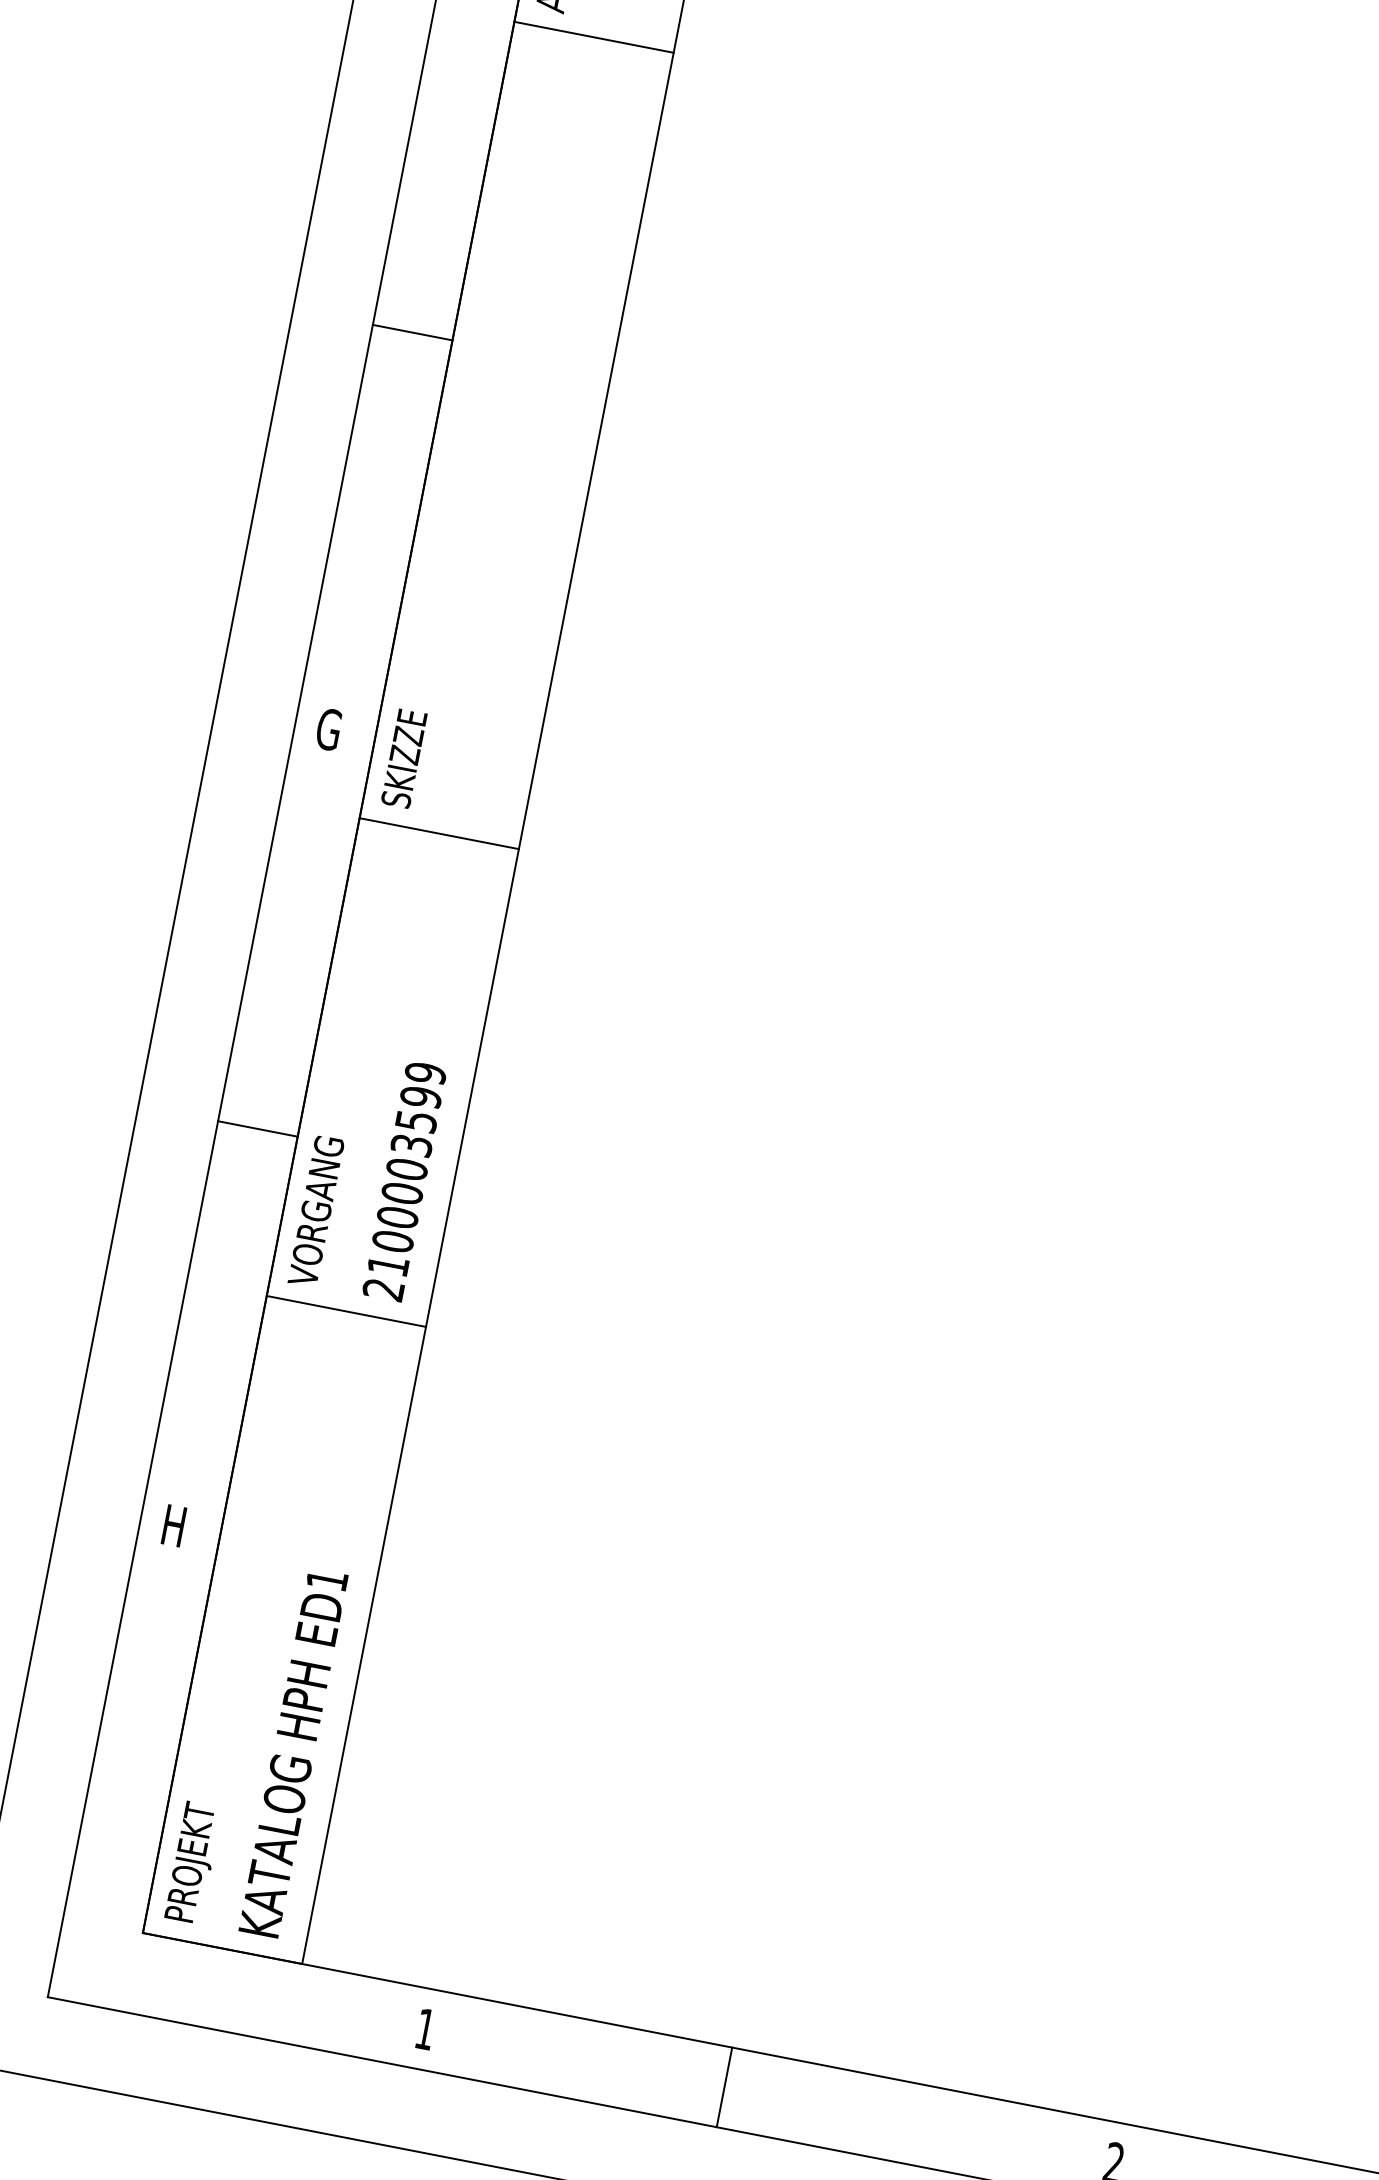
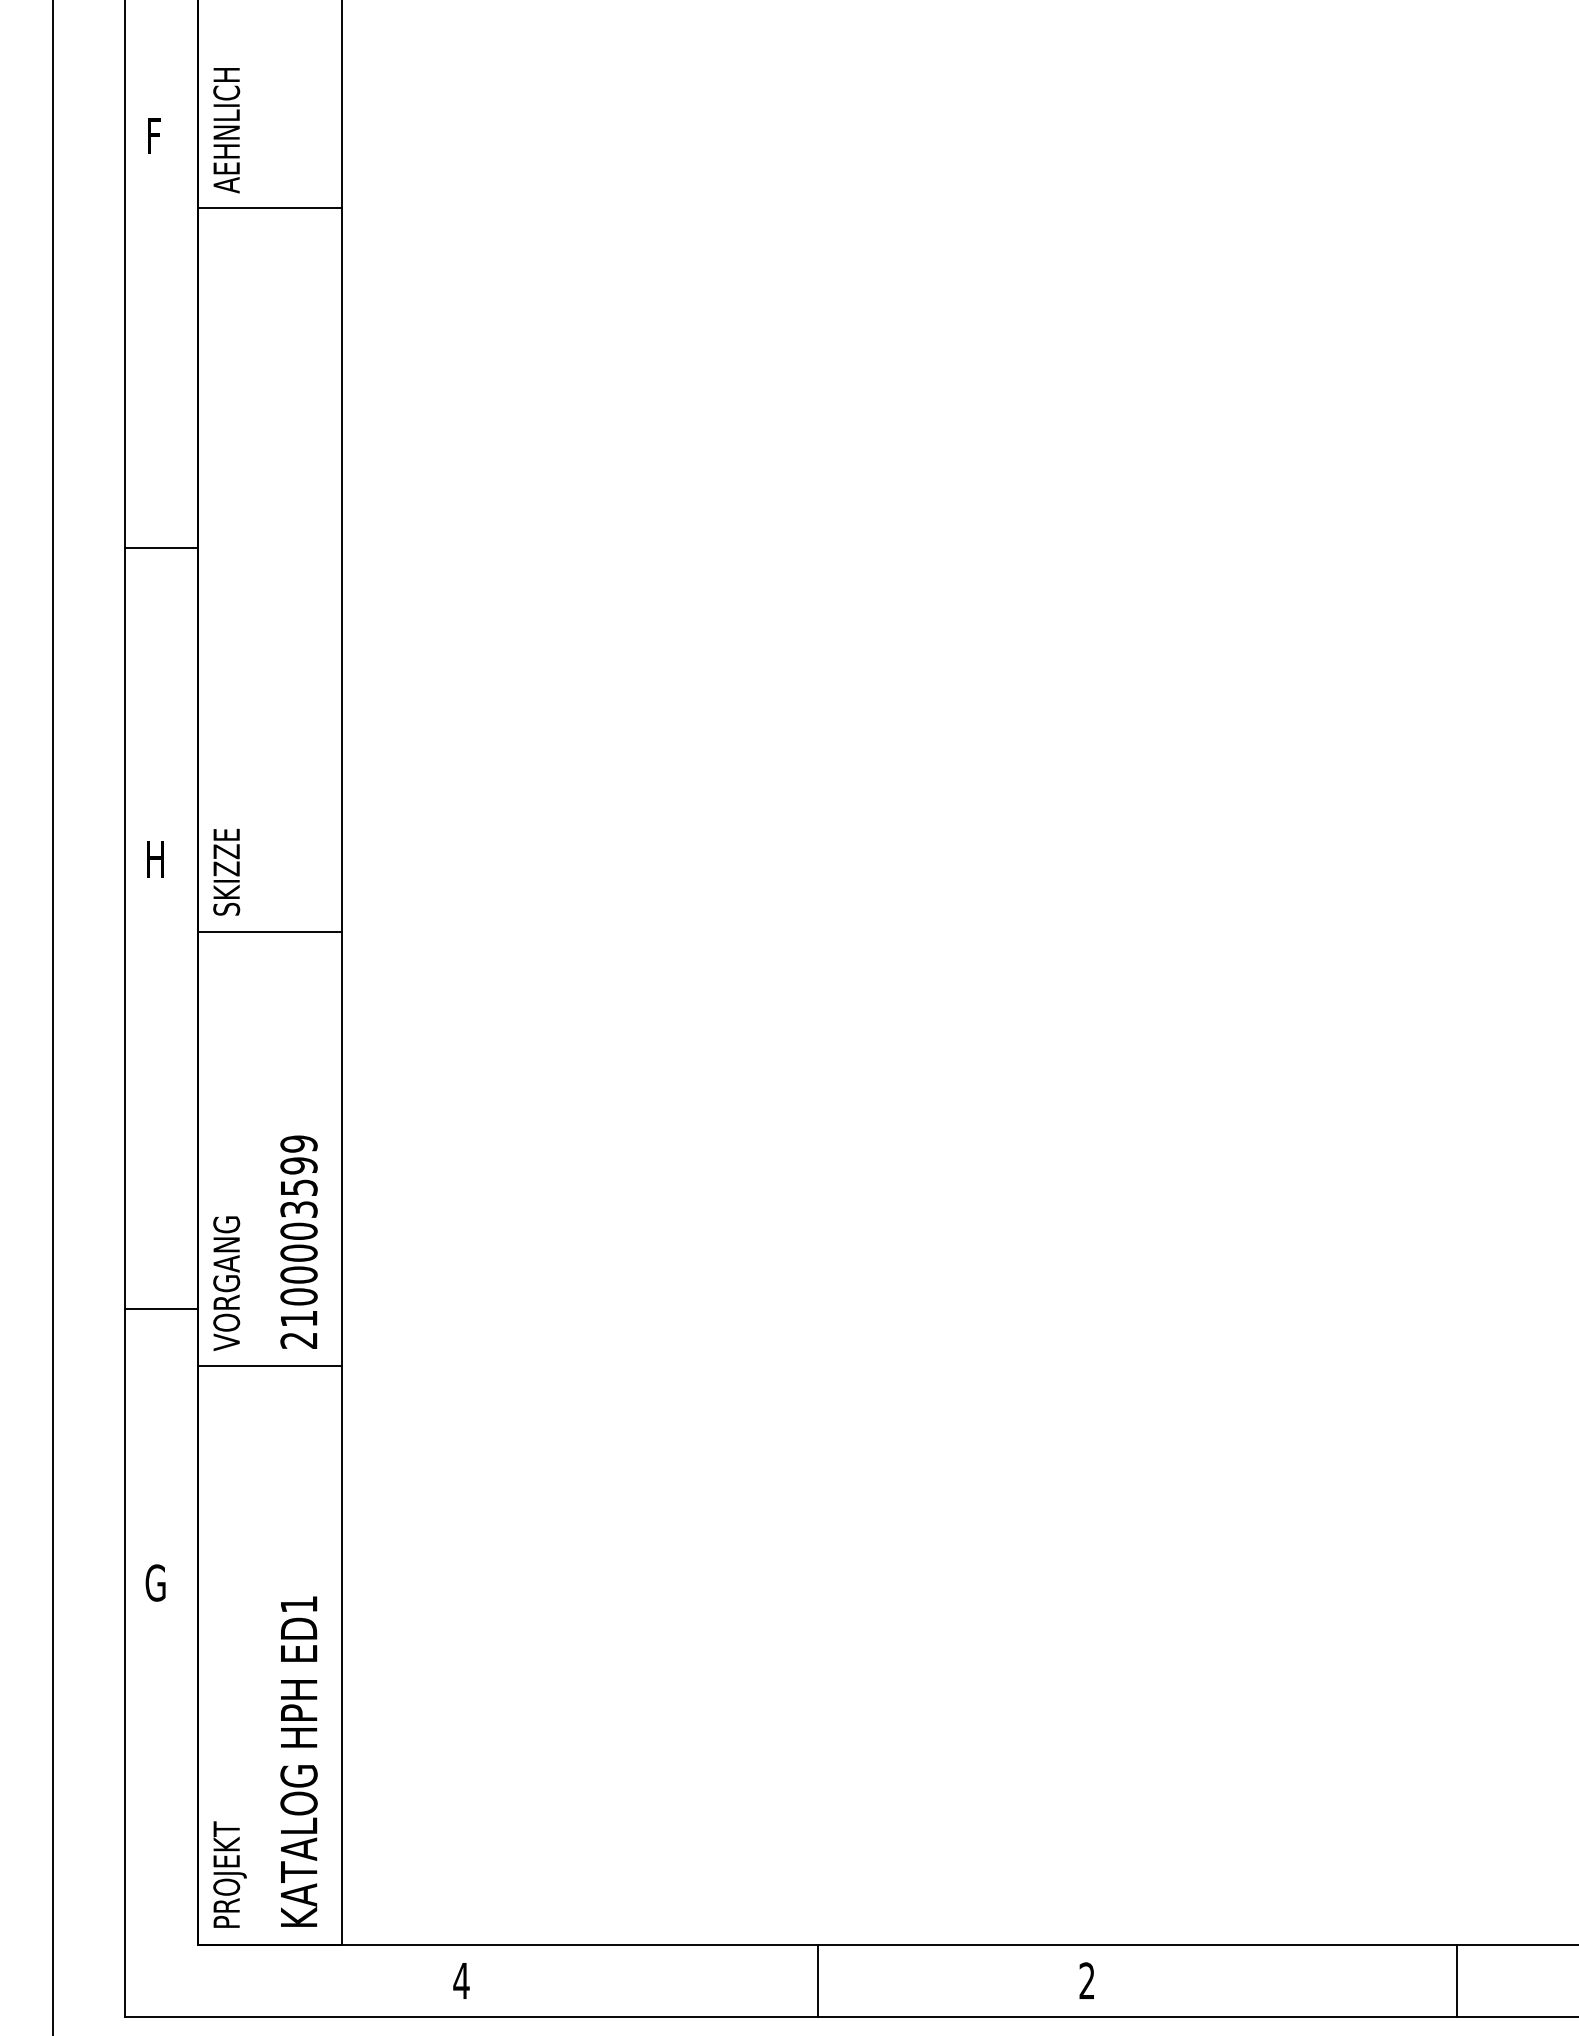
line: (412, 332) -> (161, 547), moved
text: (328, 729) -> (155, 859), G -> H
line: (257, 1129) -> (161, 1309), moved
text: (173, 1525) -> (155, 1582), H -> G
text: (425, 2028) -> (461, 1980), 1 -> 4
line: (724, 2086) -> (818, 1980), moved

